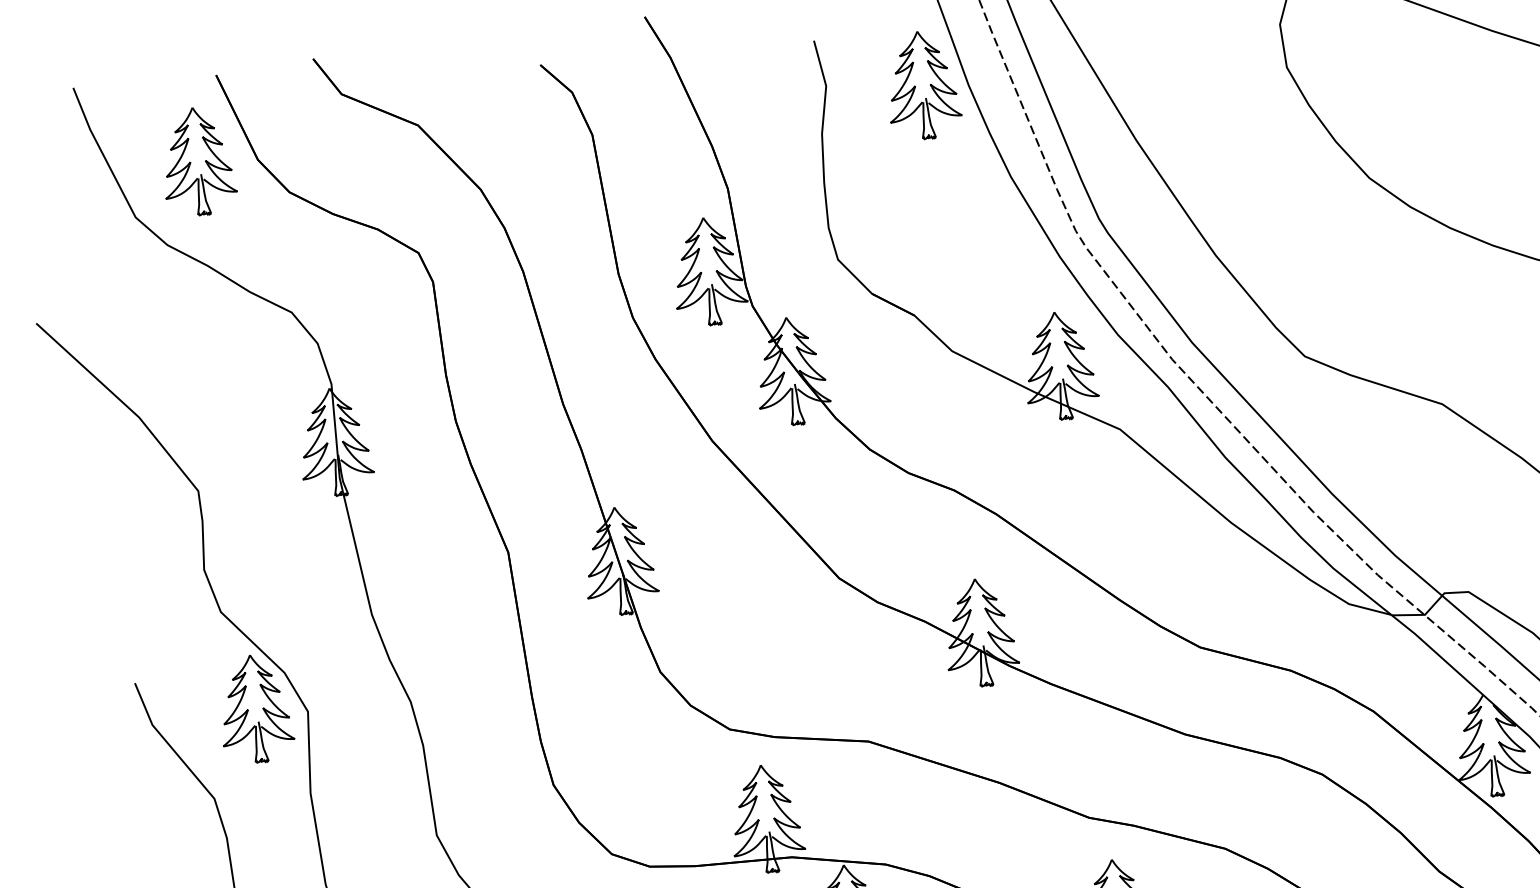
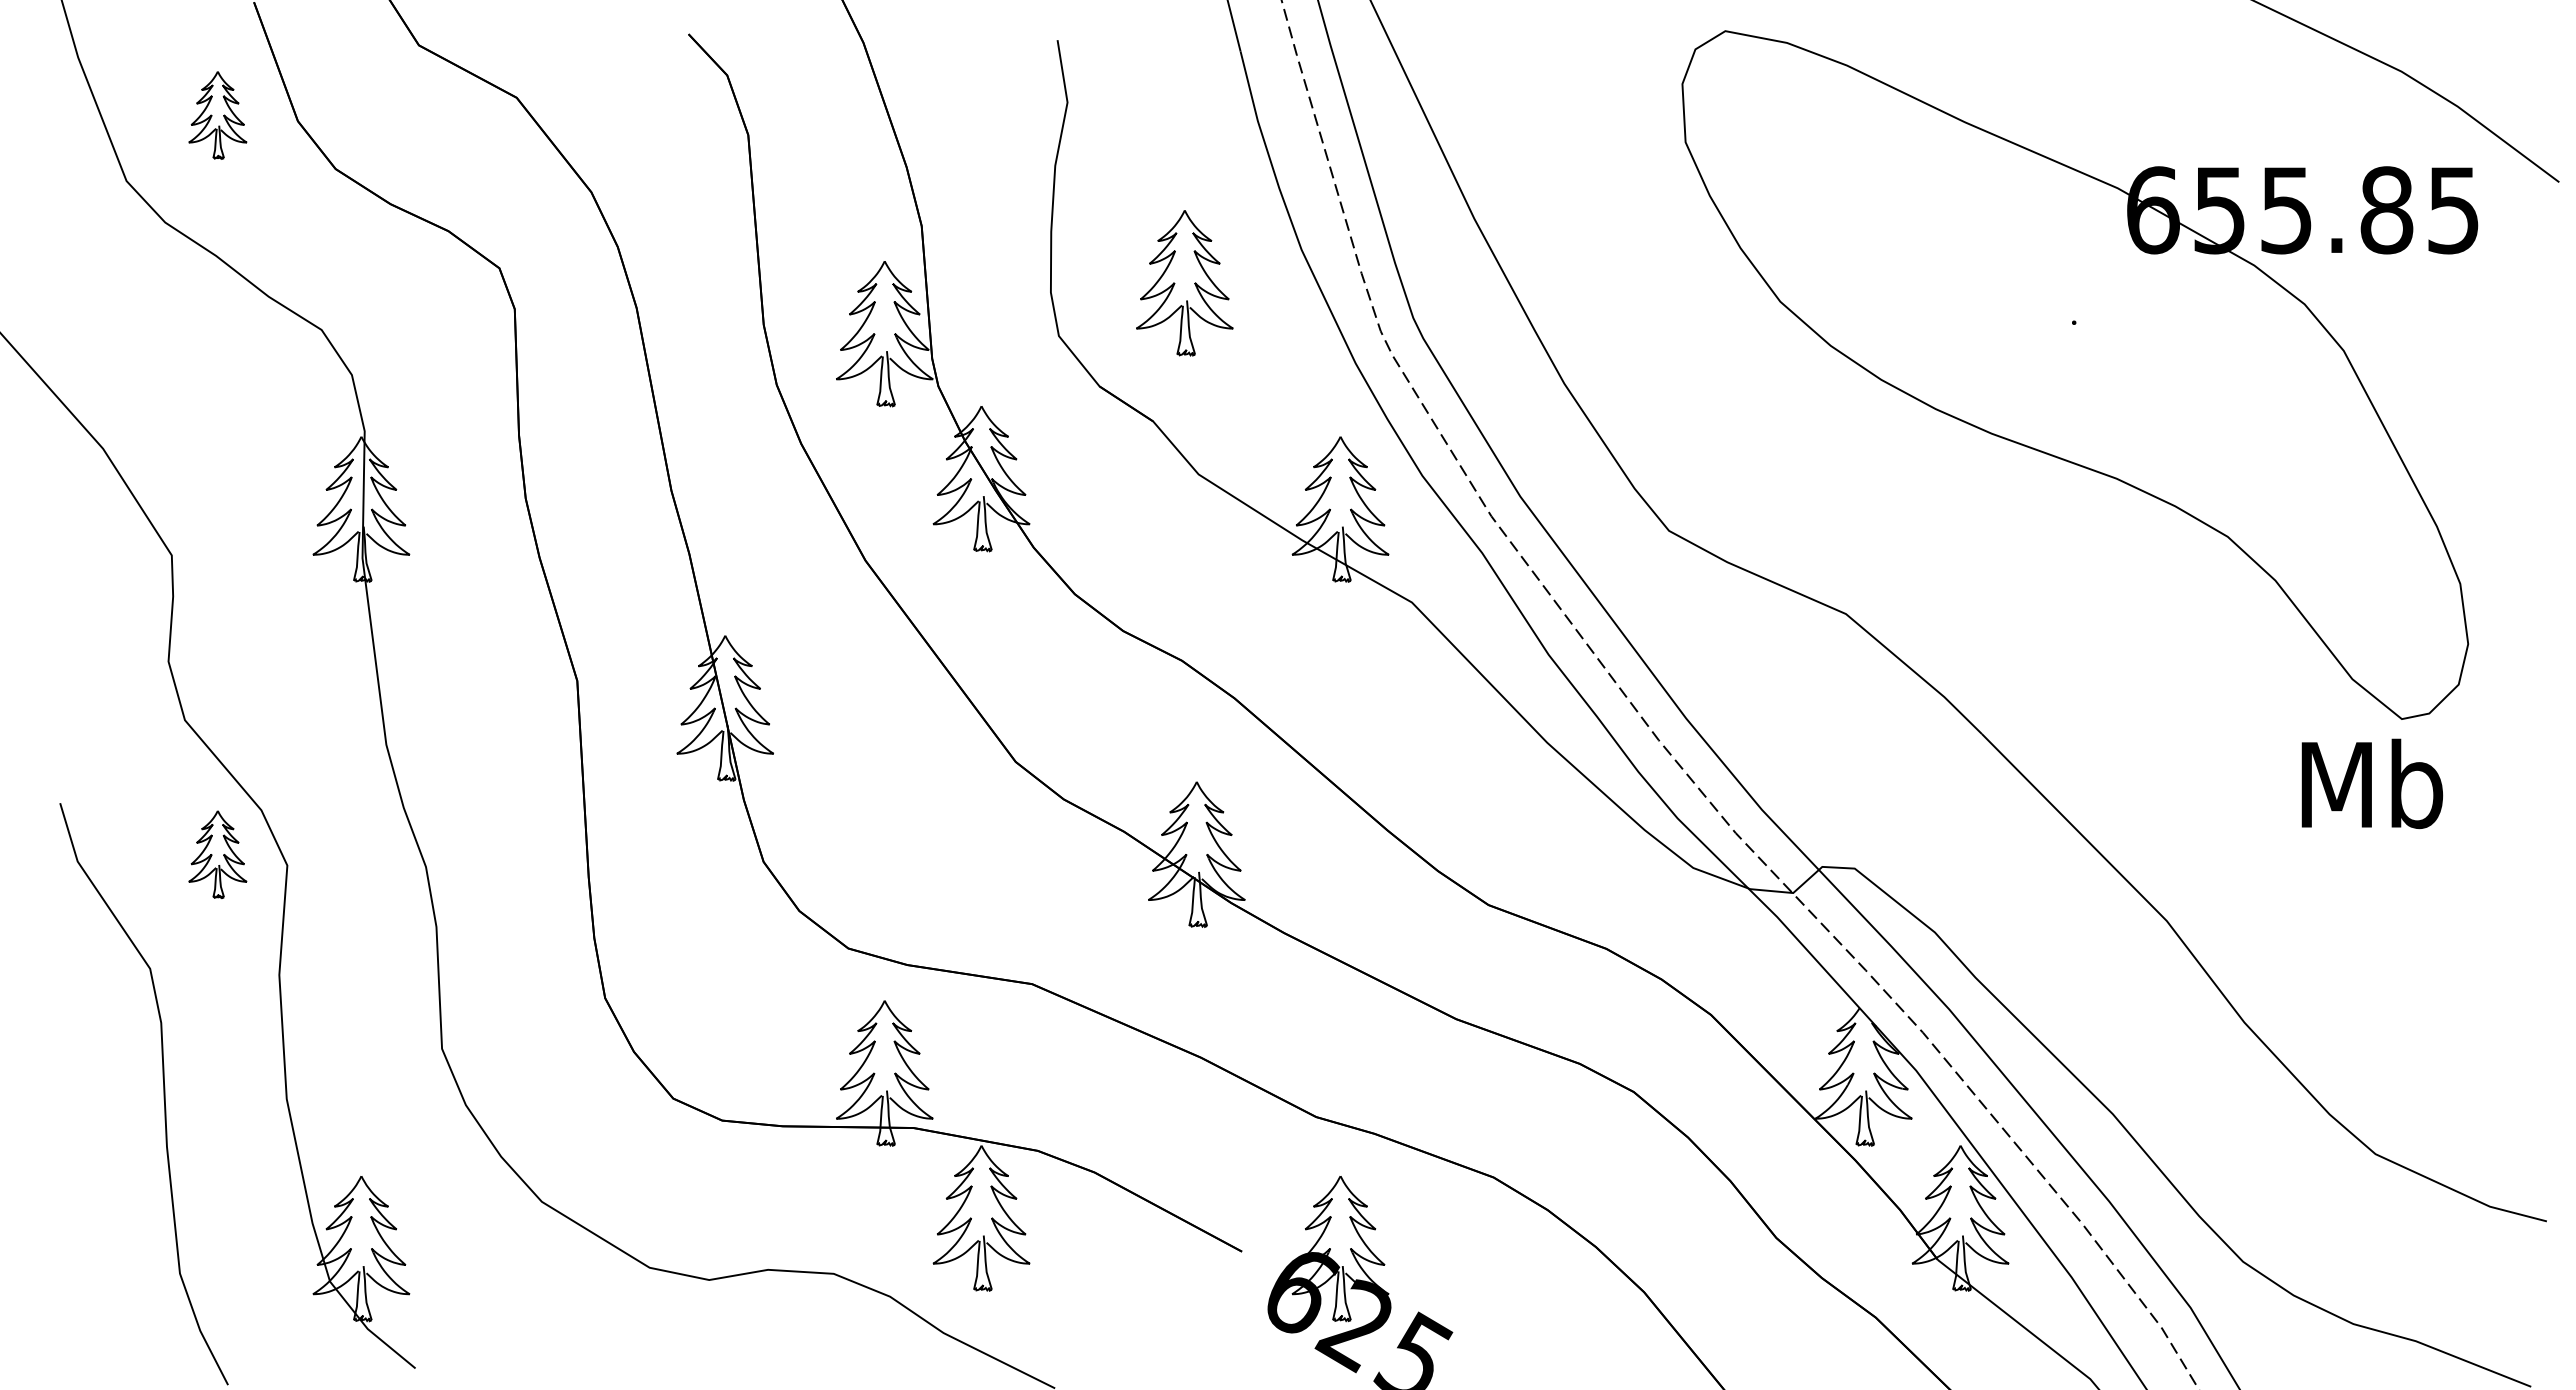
part: (922, 85) -> (1184, 283), moved
part: (197, 161) -> (217, 115), size x0.6
part: (255, 708) -> (217, 854), size x0.6

